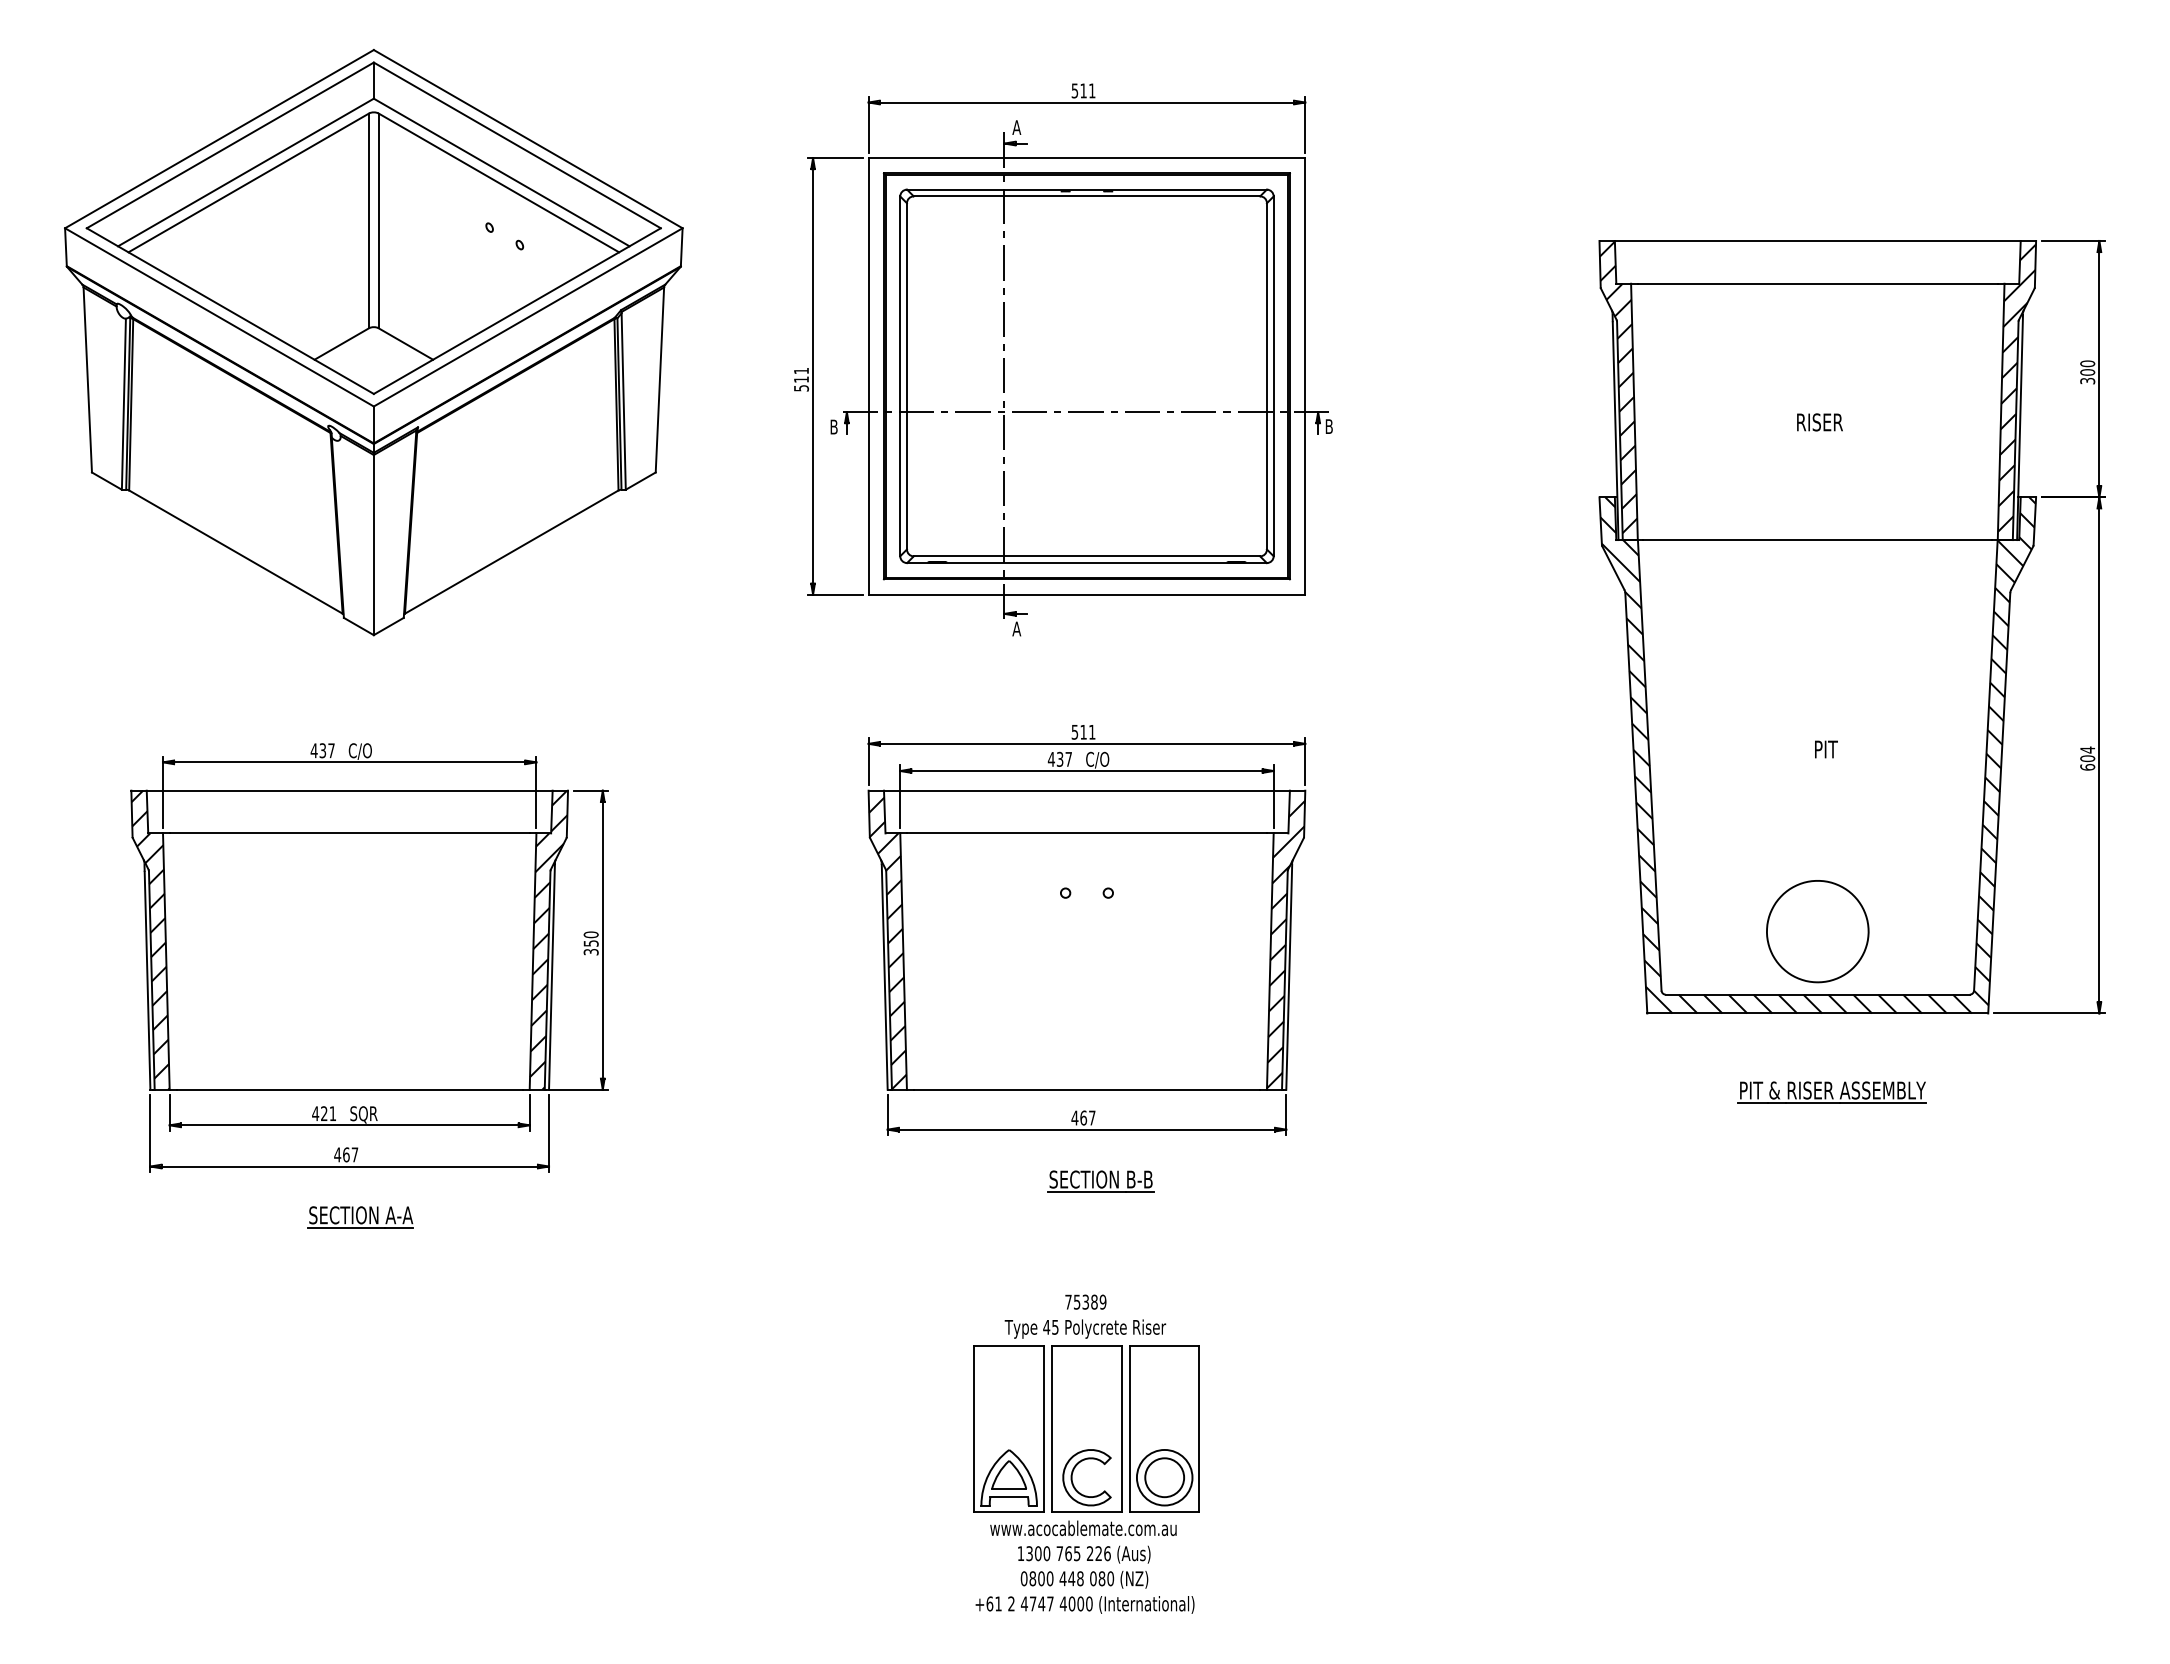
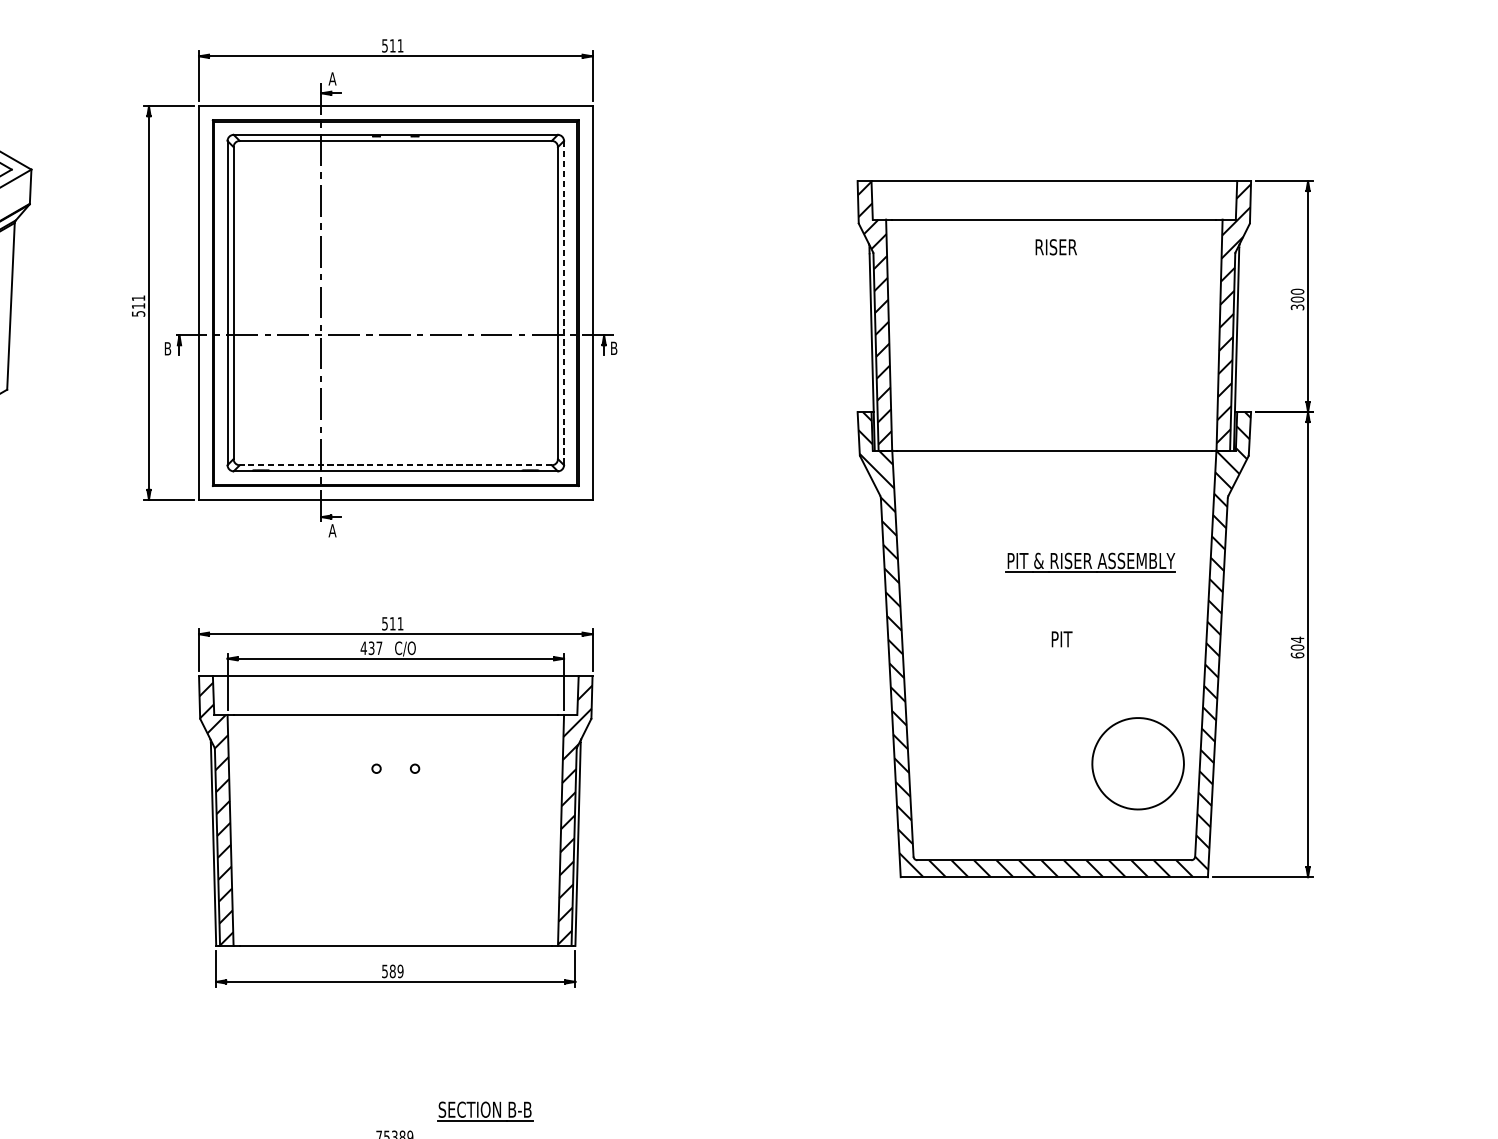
line: (1273, 376) -> (563, 303), solid -> dashed
text: (1819, 422) -> (1055, 247), moved
line: (1086, 556) -> (395, 465), solid -> dashed
part: (1817, 931) -> (1137, 763), moved
part: (1831, 1092) -> (1090, 562), moved
text: (1083, 1117) -> (392, 970), 467 -> 589
part: (1100, 1181) -> (484, 1111), moved

